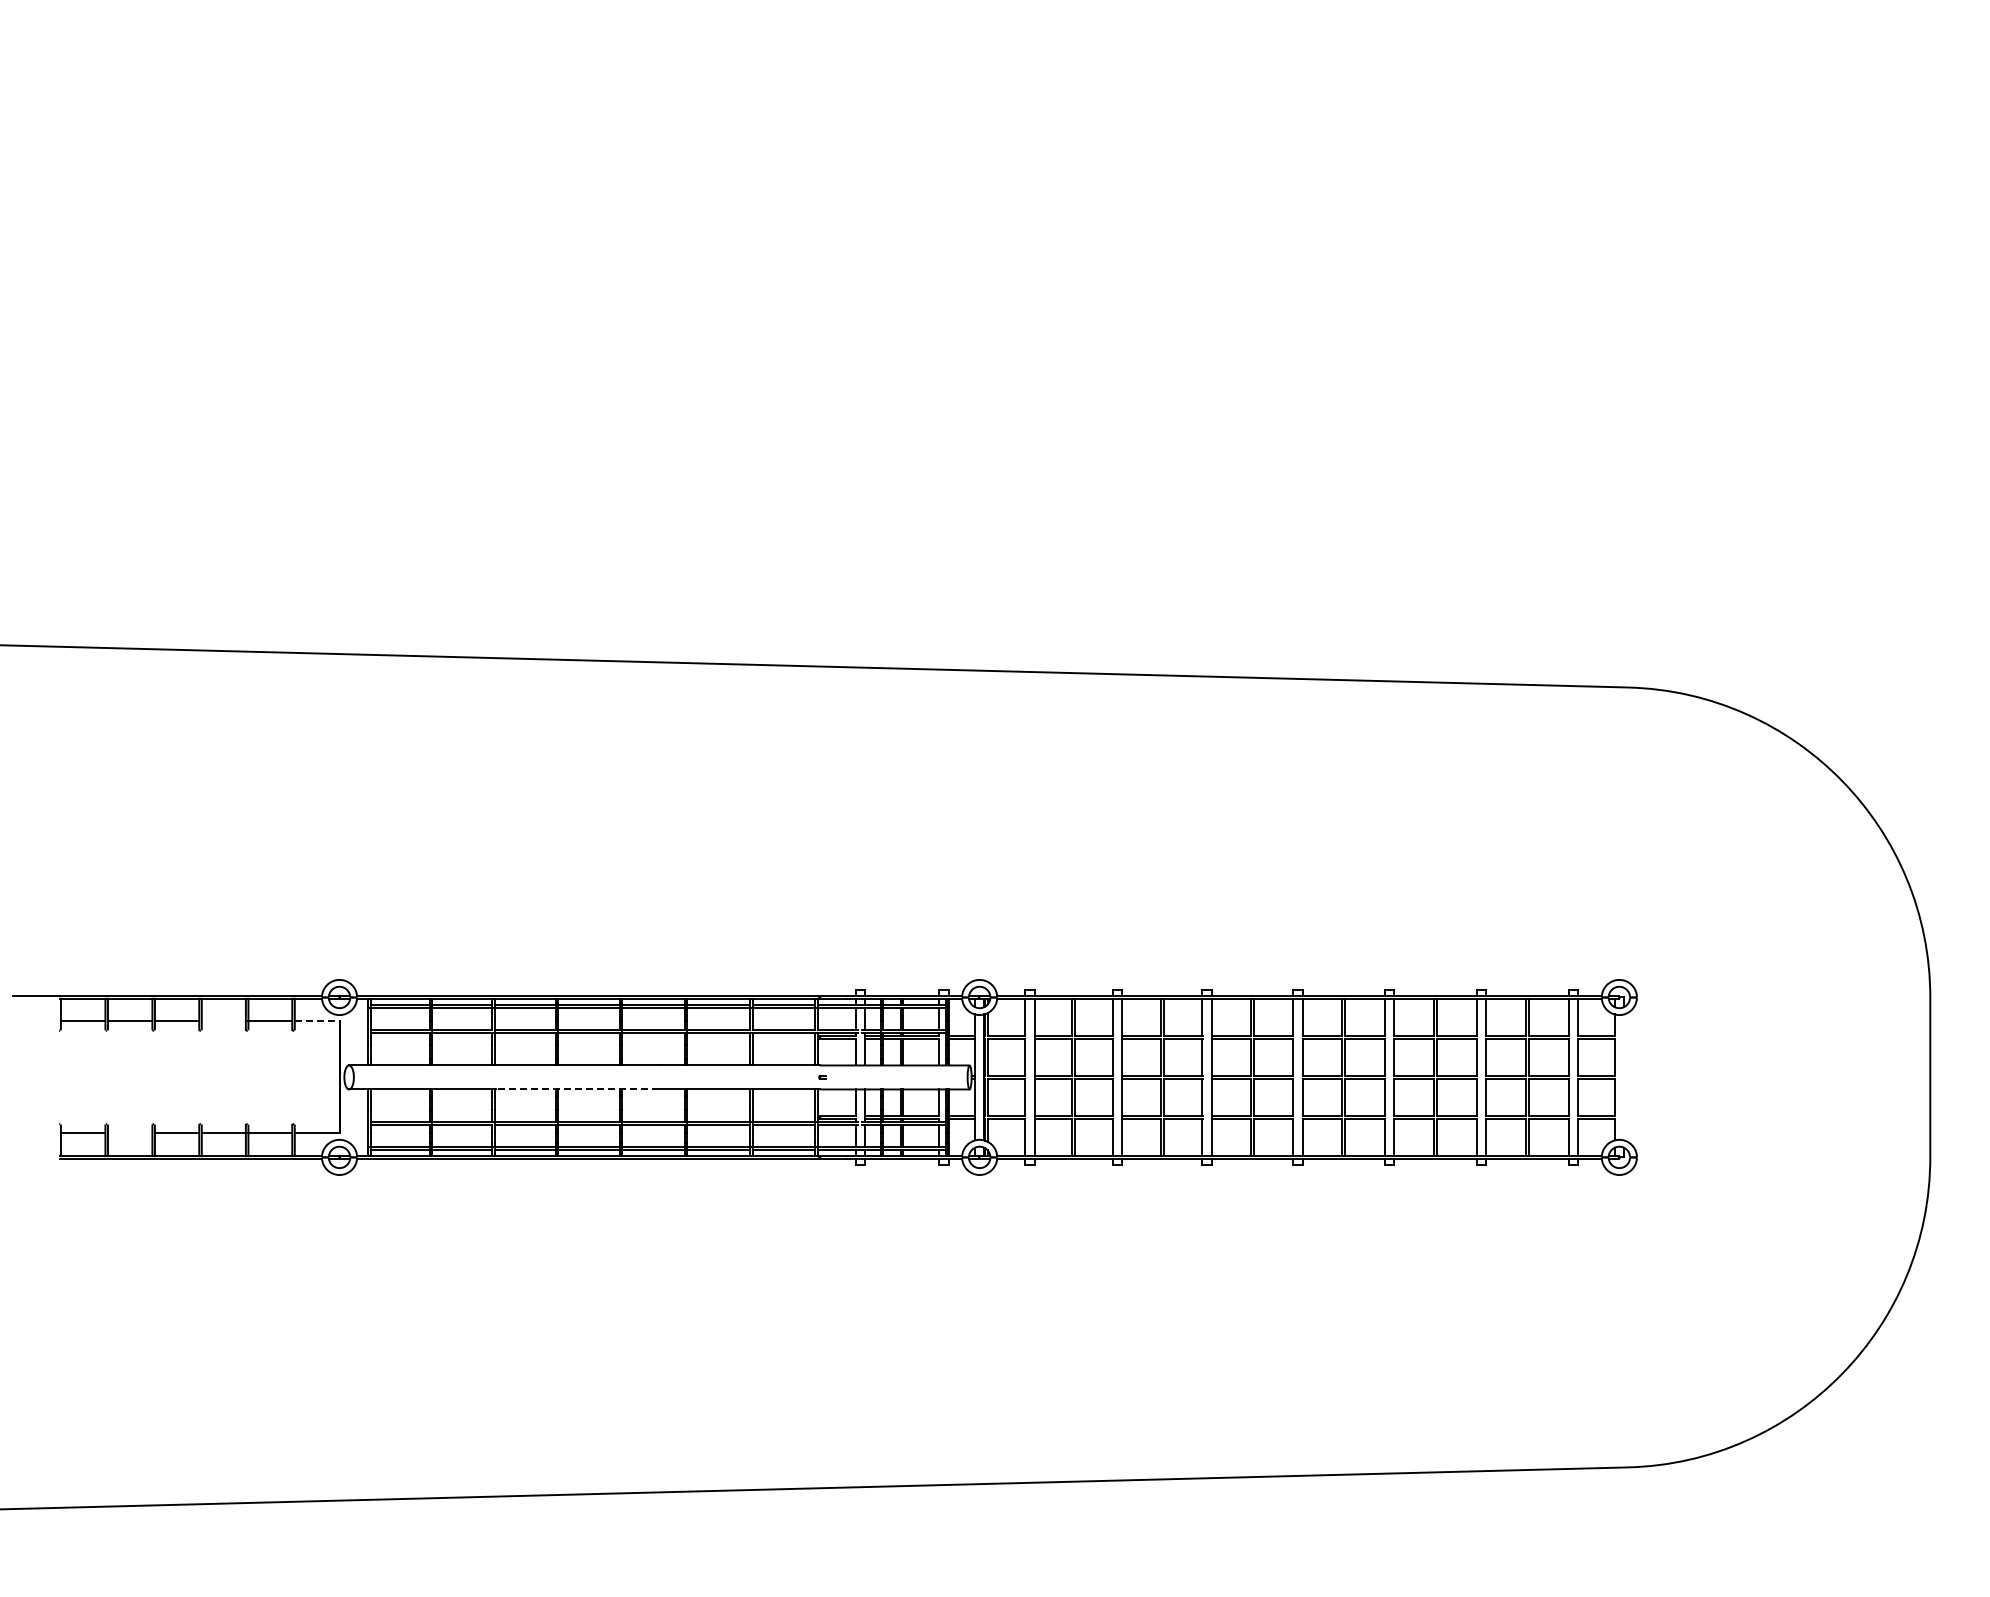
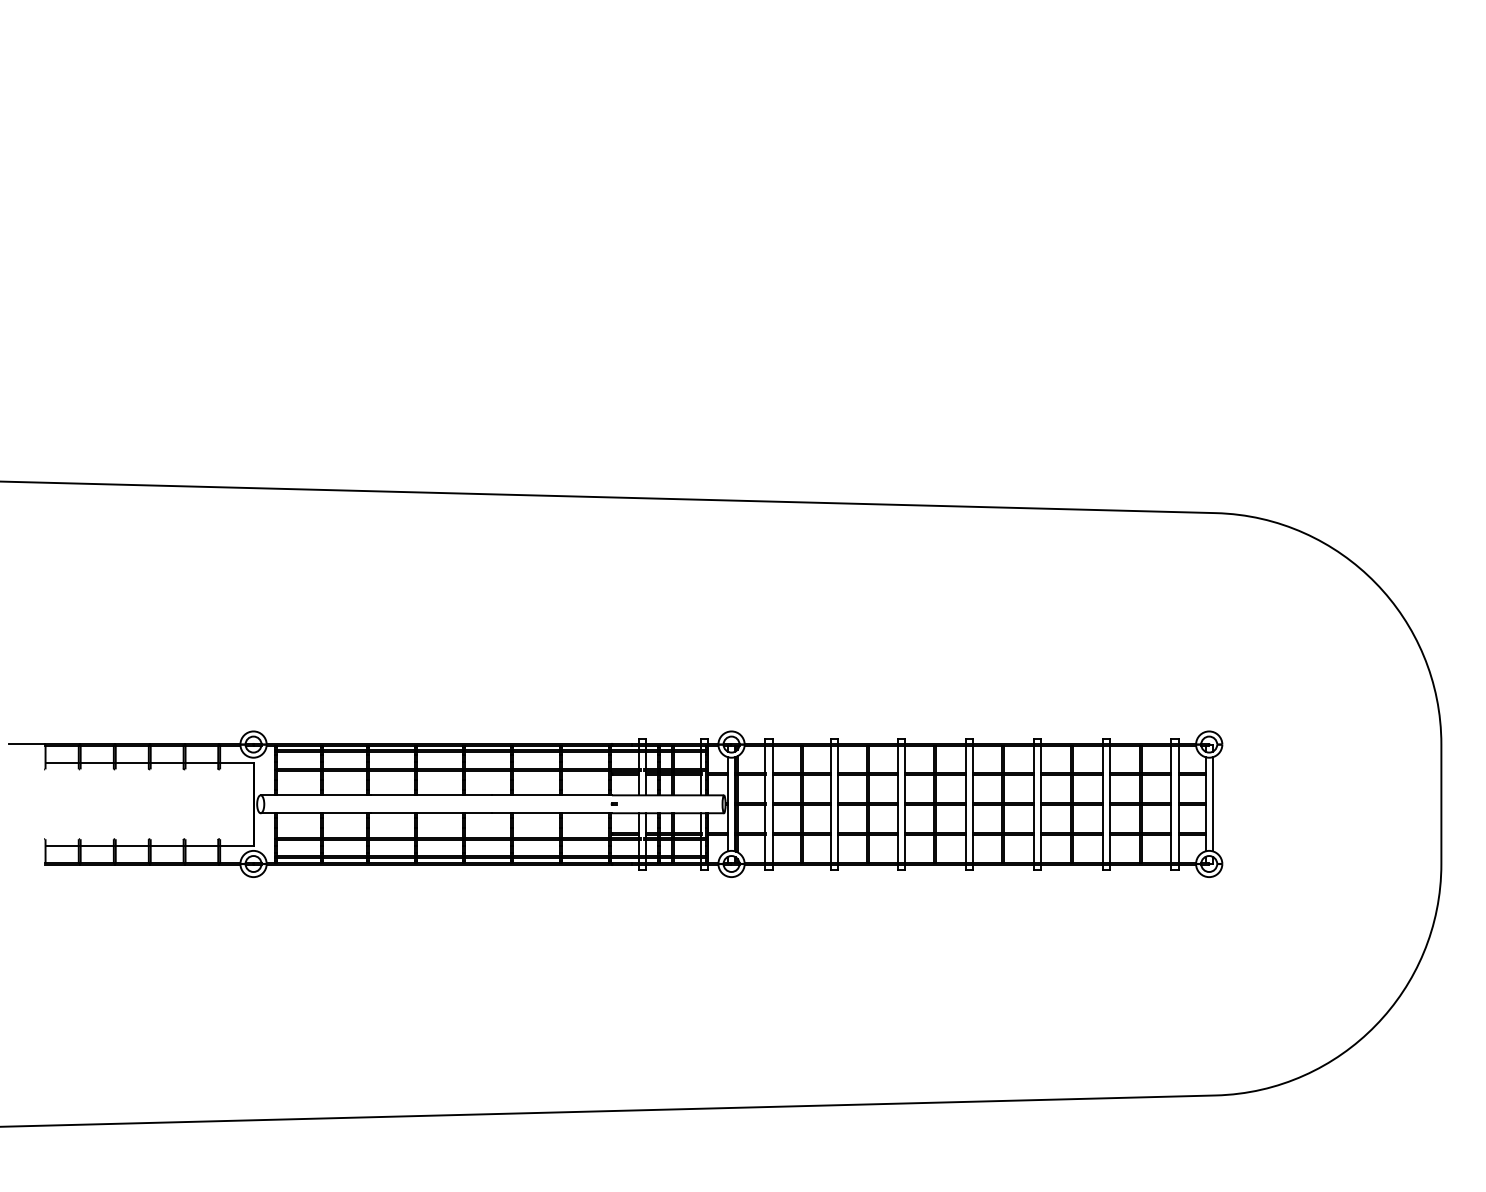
line: (223, 1021) -> (166, 762), added
line: (317, 1021) -> (237, 762), dashed -> solid
line: (1624, 1077) -> (1213, 804), added
line: (577, 1089) -> (431, 813), dashed -> solid
line: (129, 1133) -> (96, 846), added

